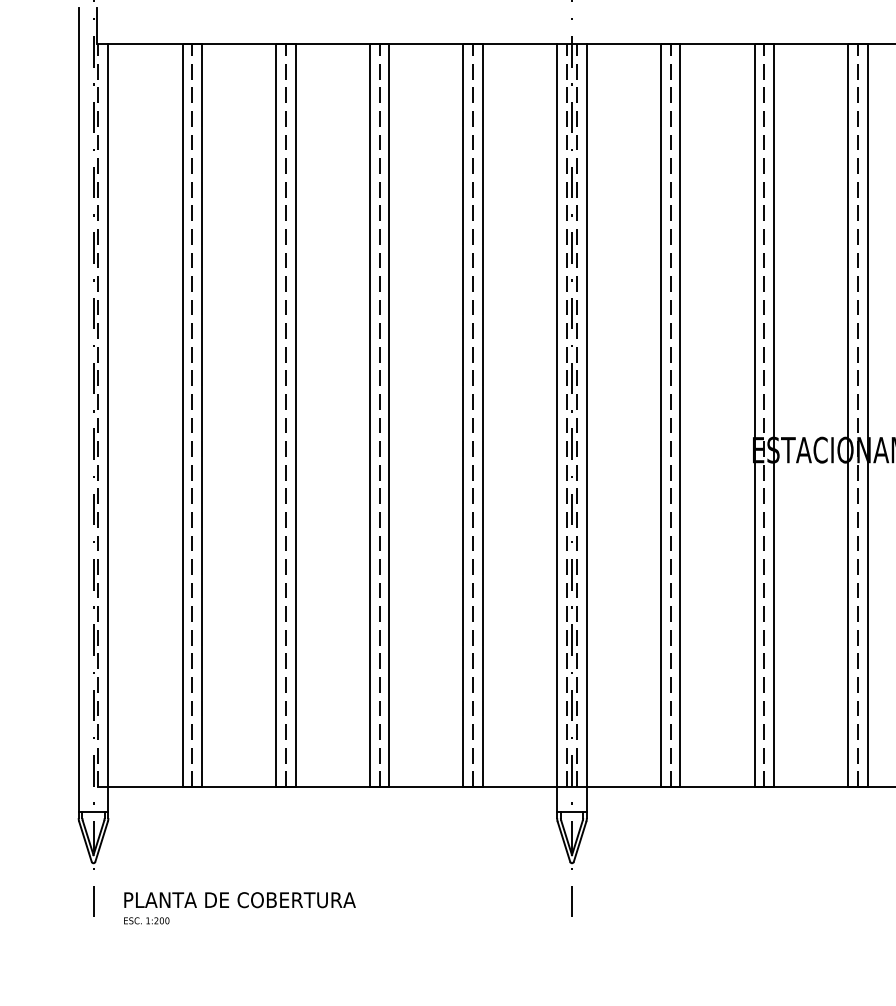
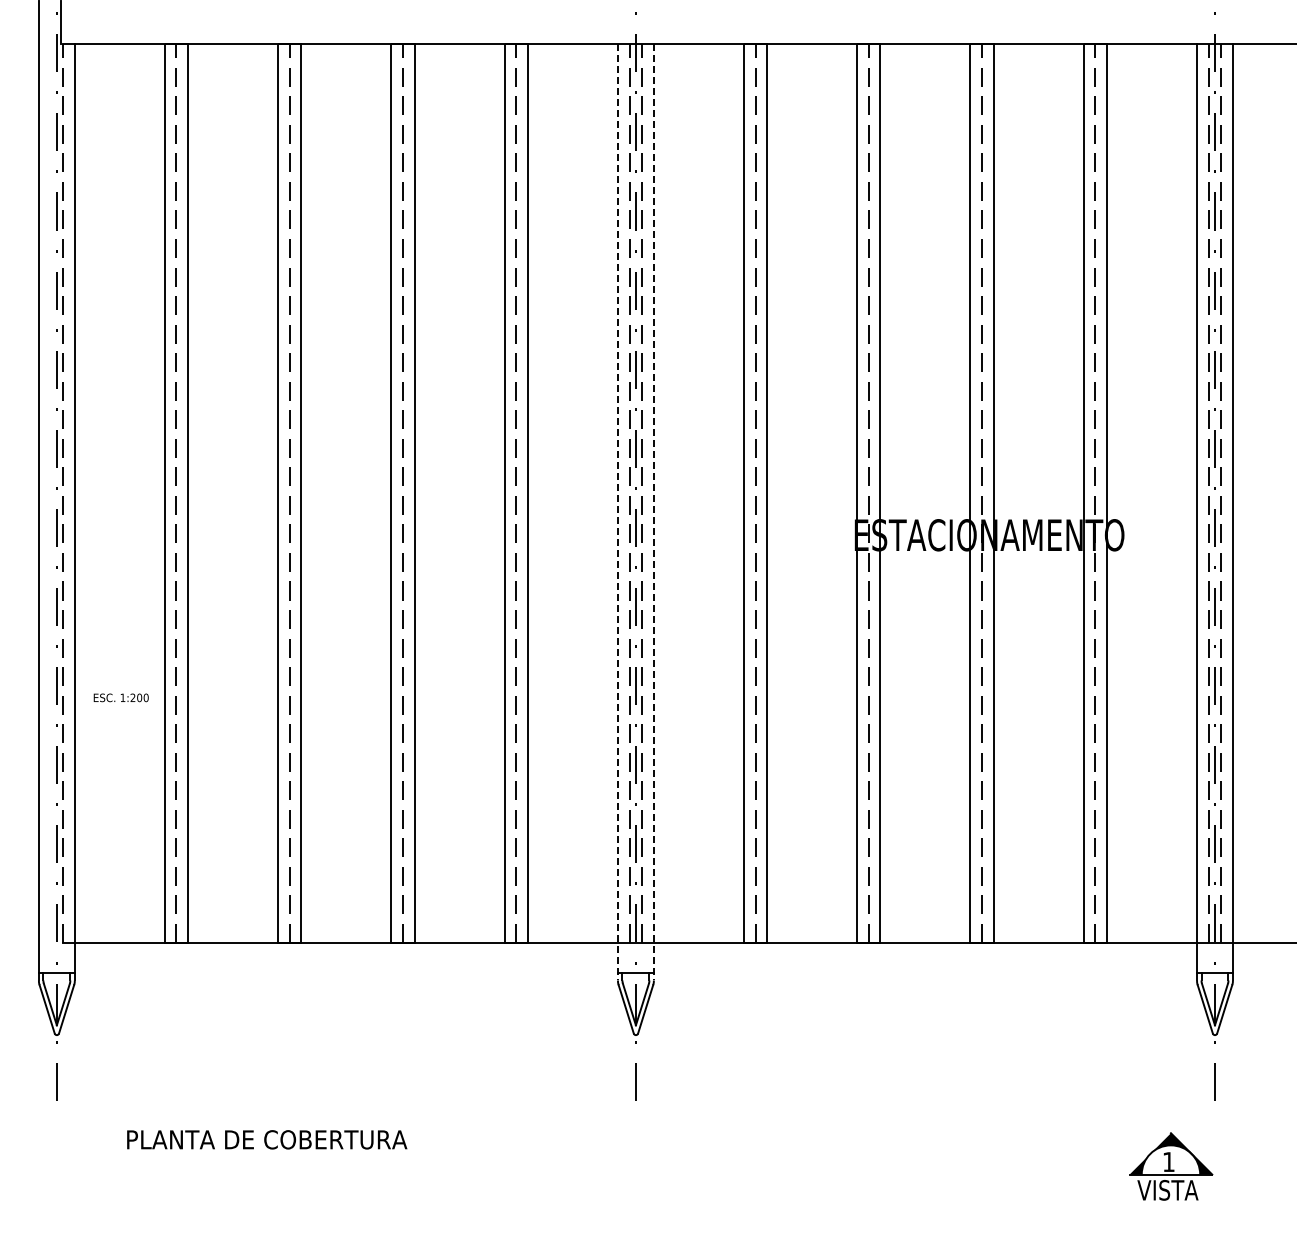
line: (556, 431) -> (617, 512), solid -> dashed
line: (586, 431) -> (653, 512), solid -> dashed
text: (240, 899) -> (267, 1139), moved
text: (146, 920) -> (120, 697), moved

